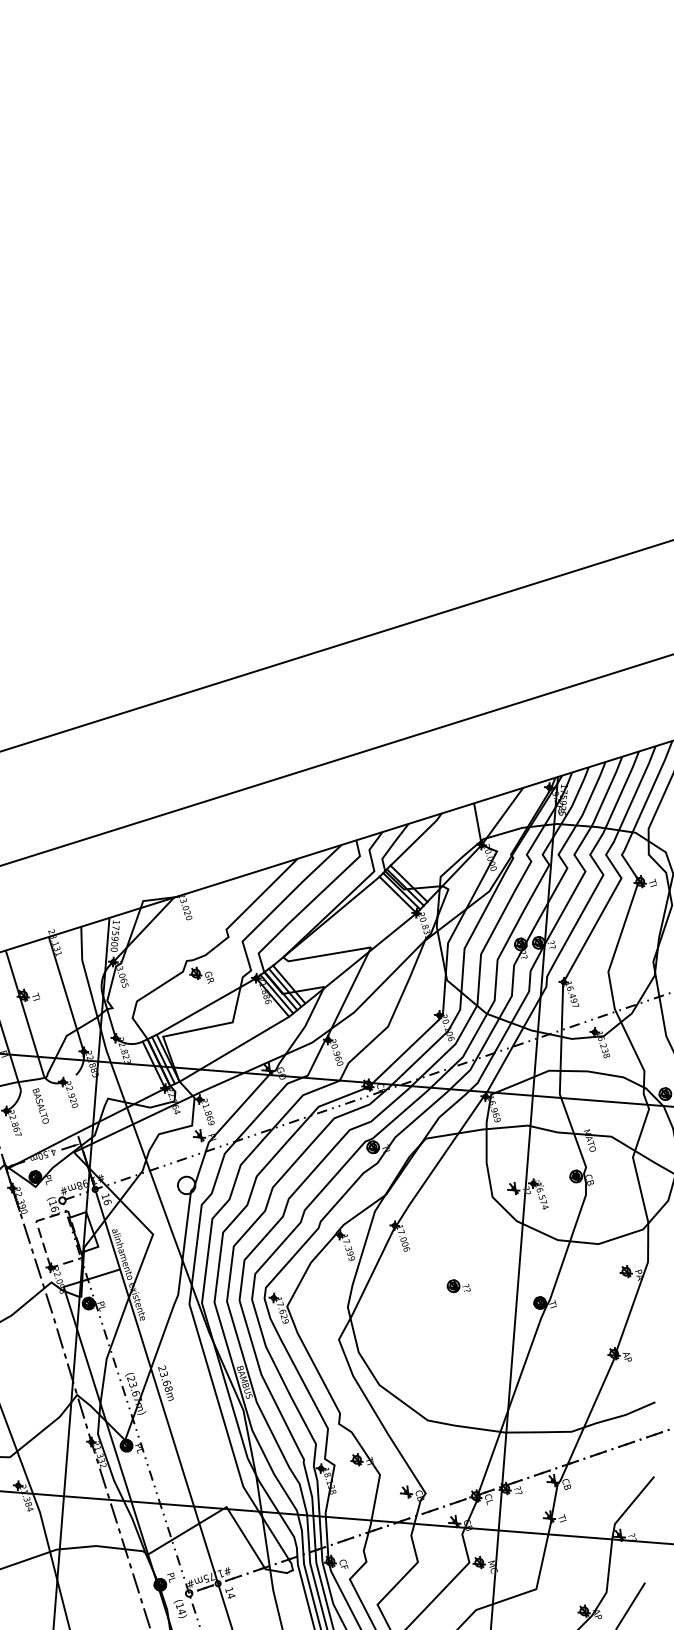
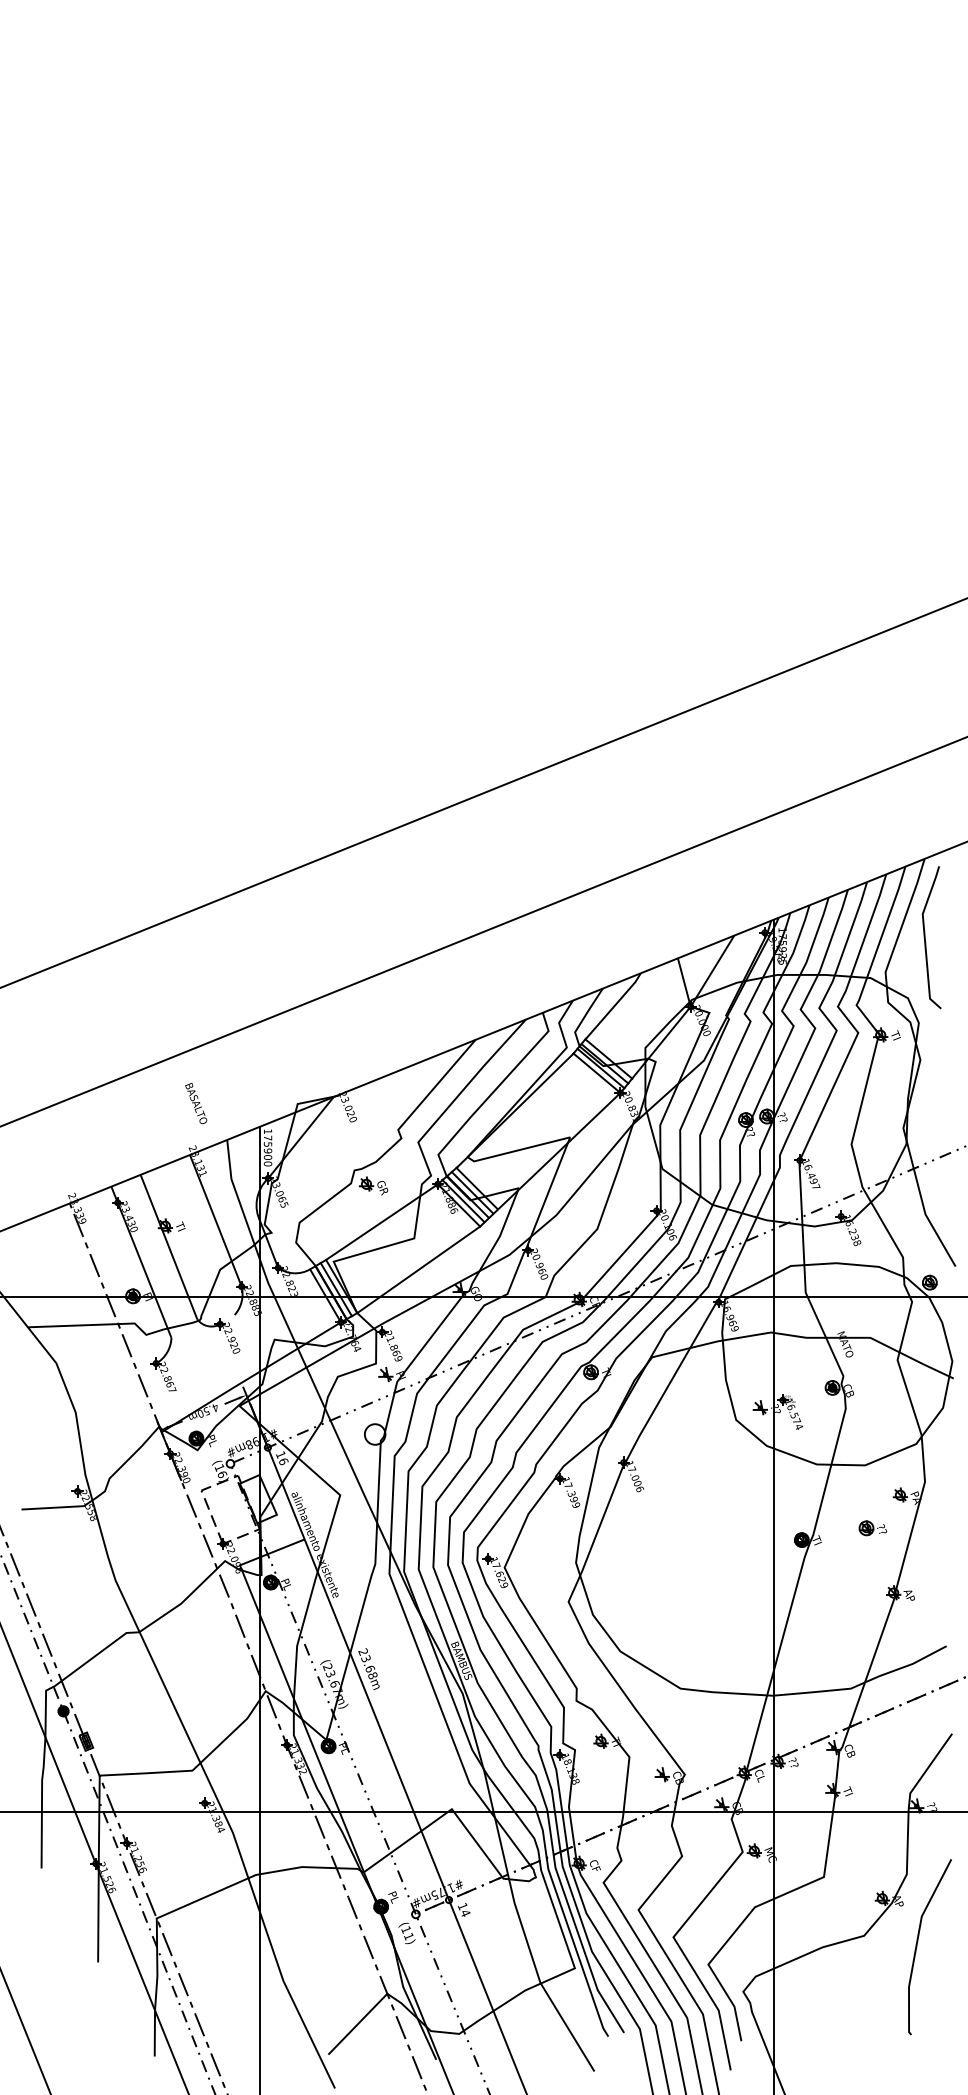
text: (41, 1105) -> (196, 1103), moved
part: (458, 1286) -> (872, 1528), moved
text: (181, 1611) -> (408, 1936), (14) -> (11)

